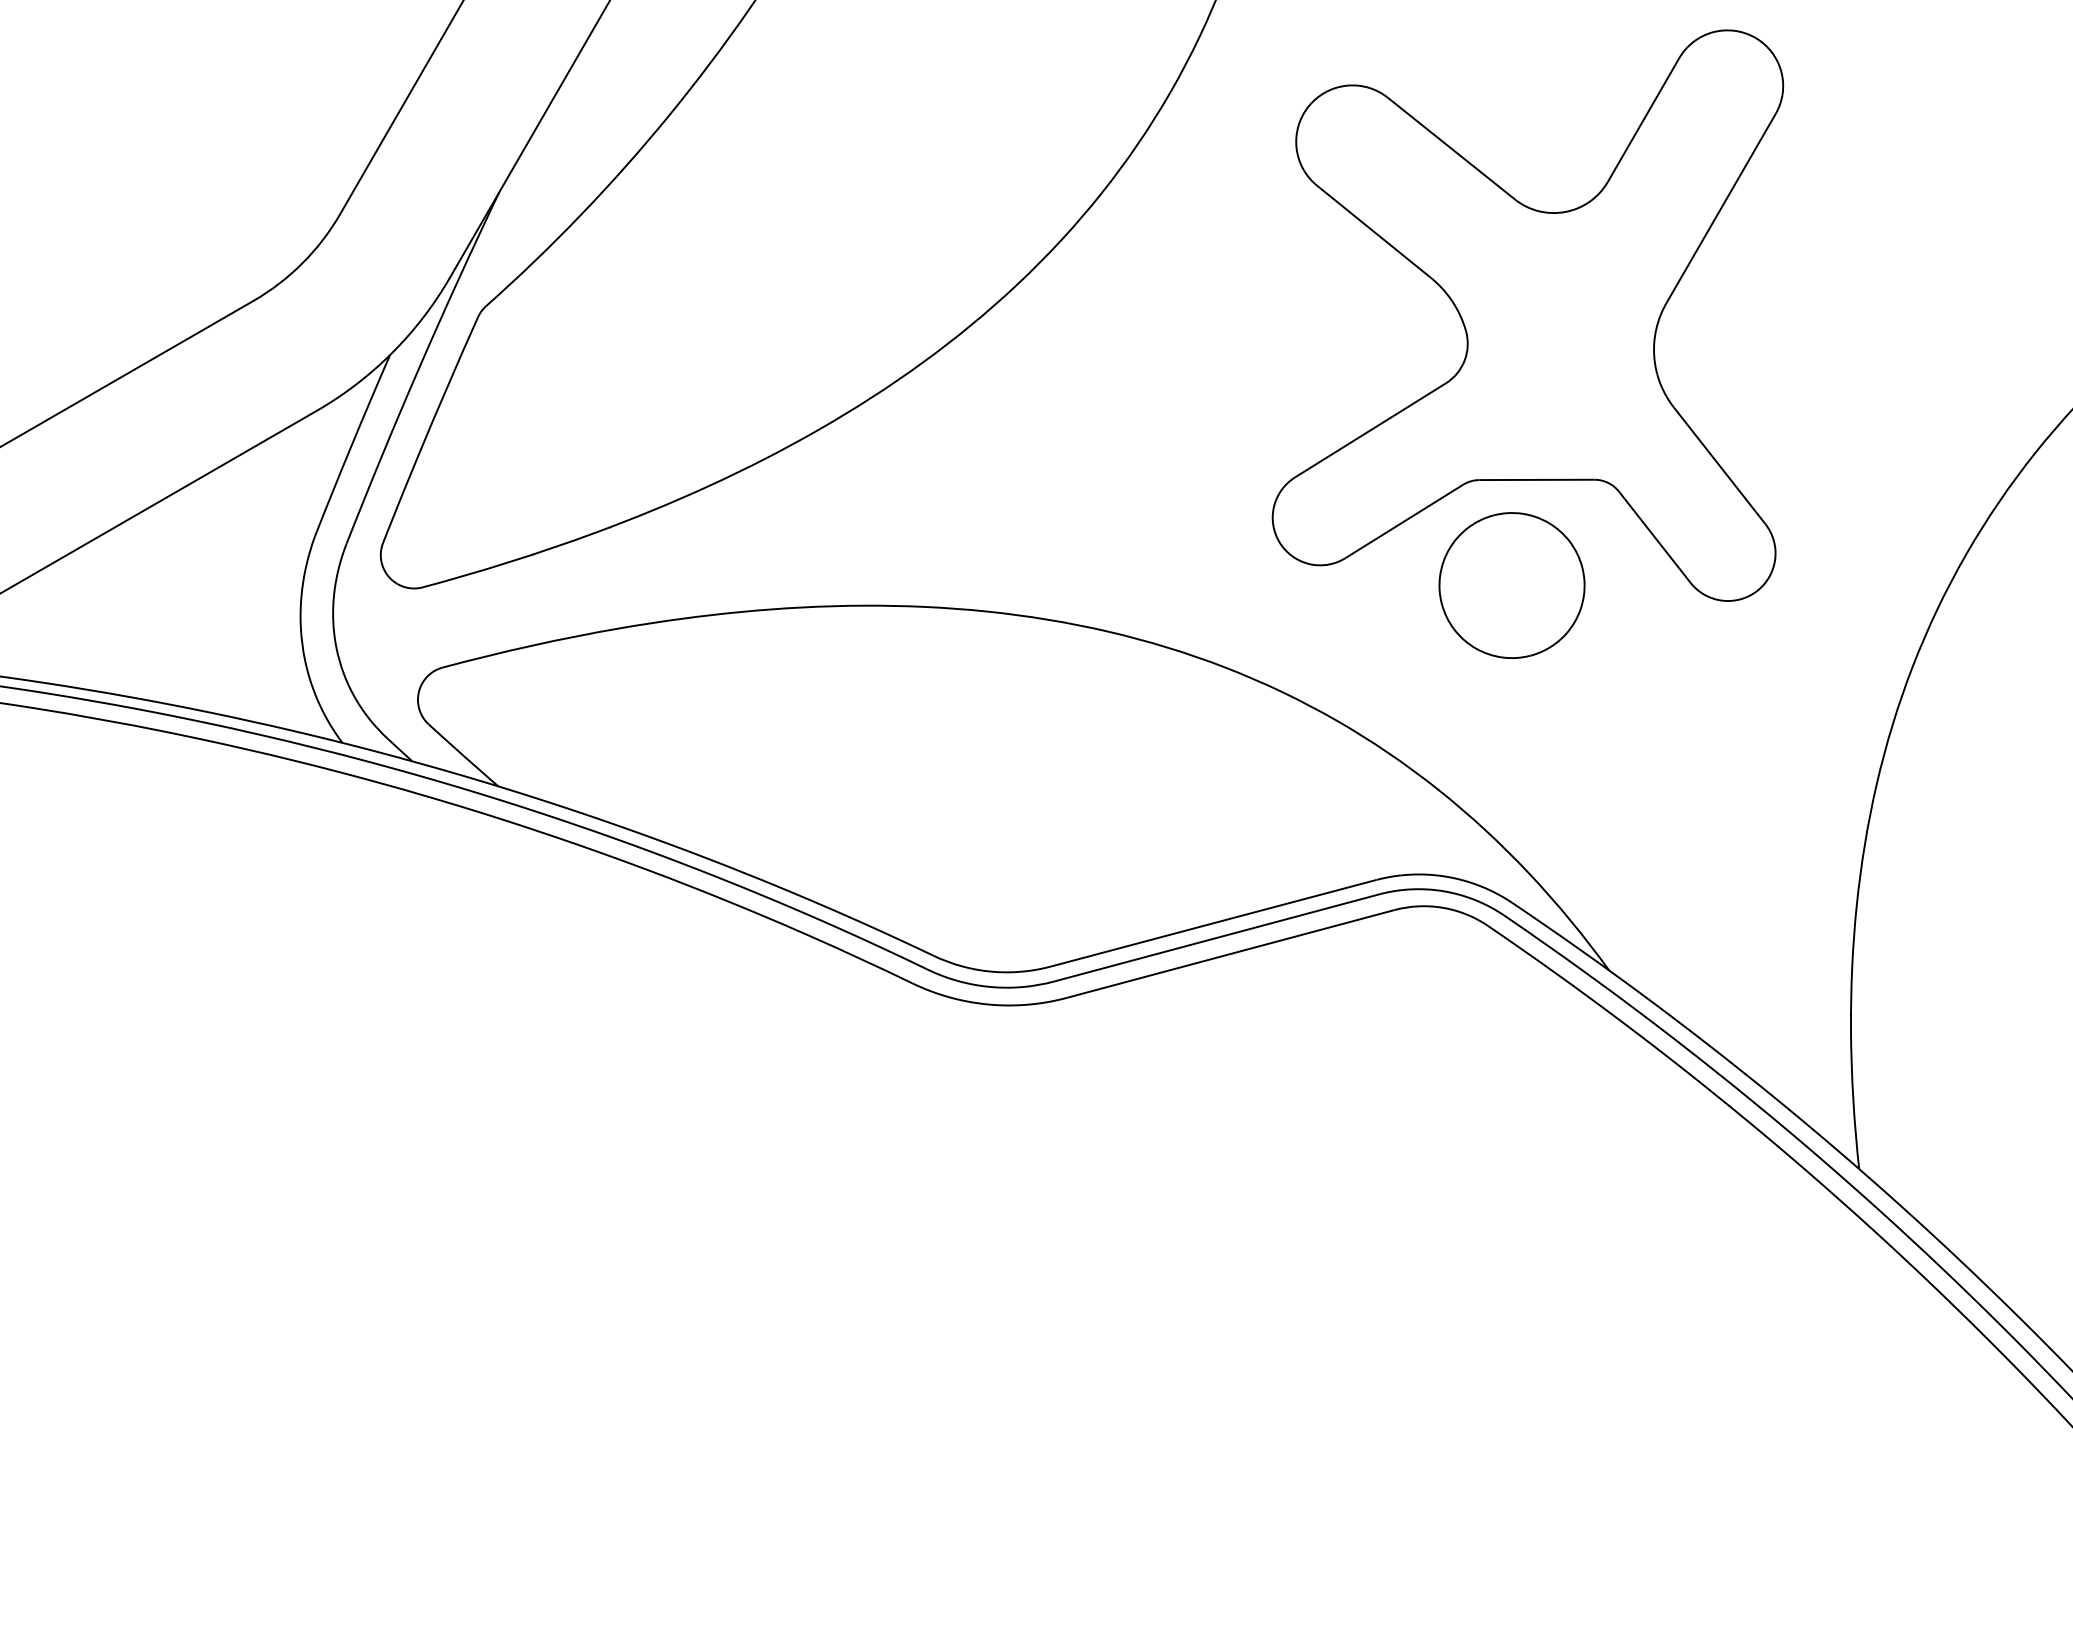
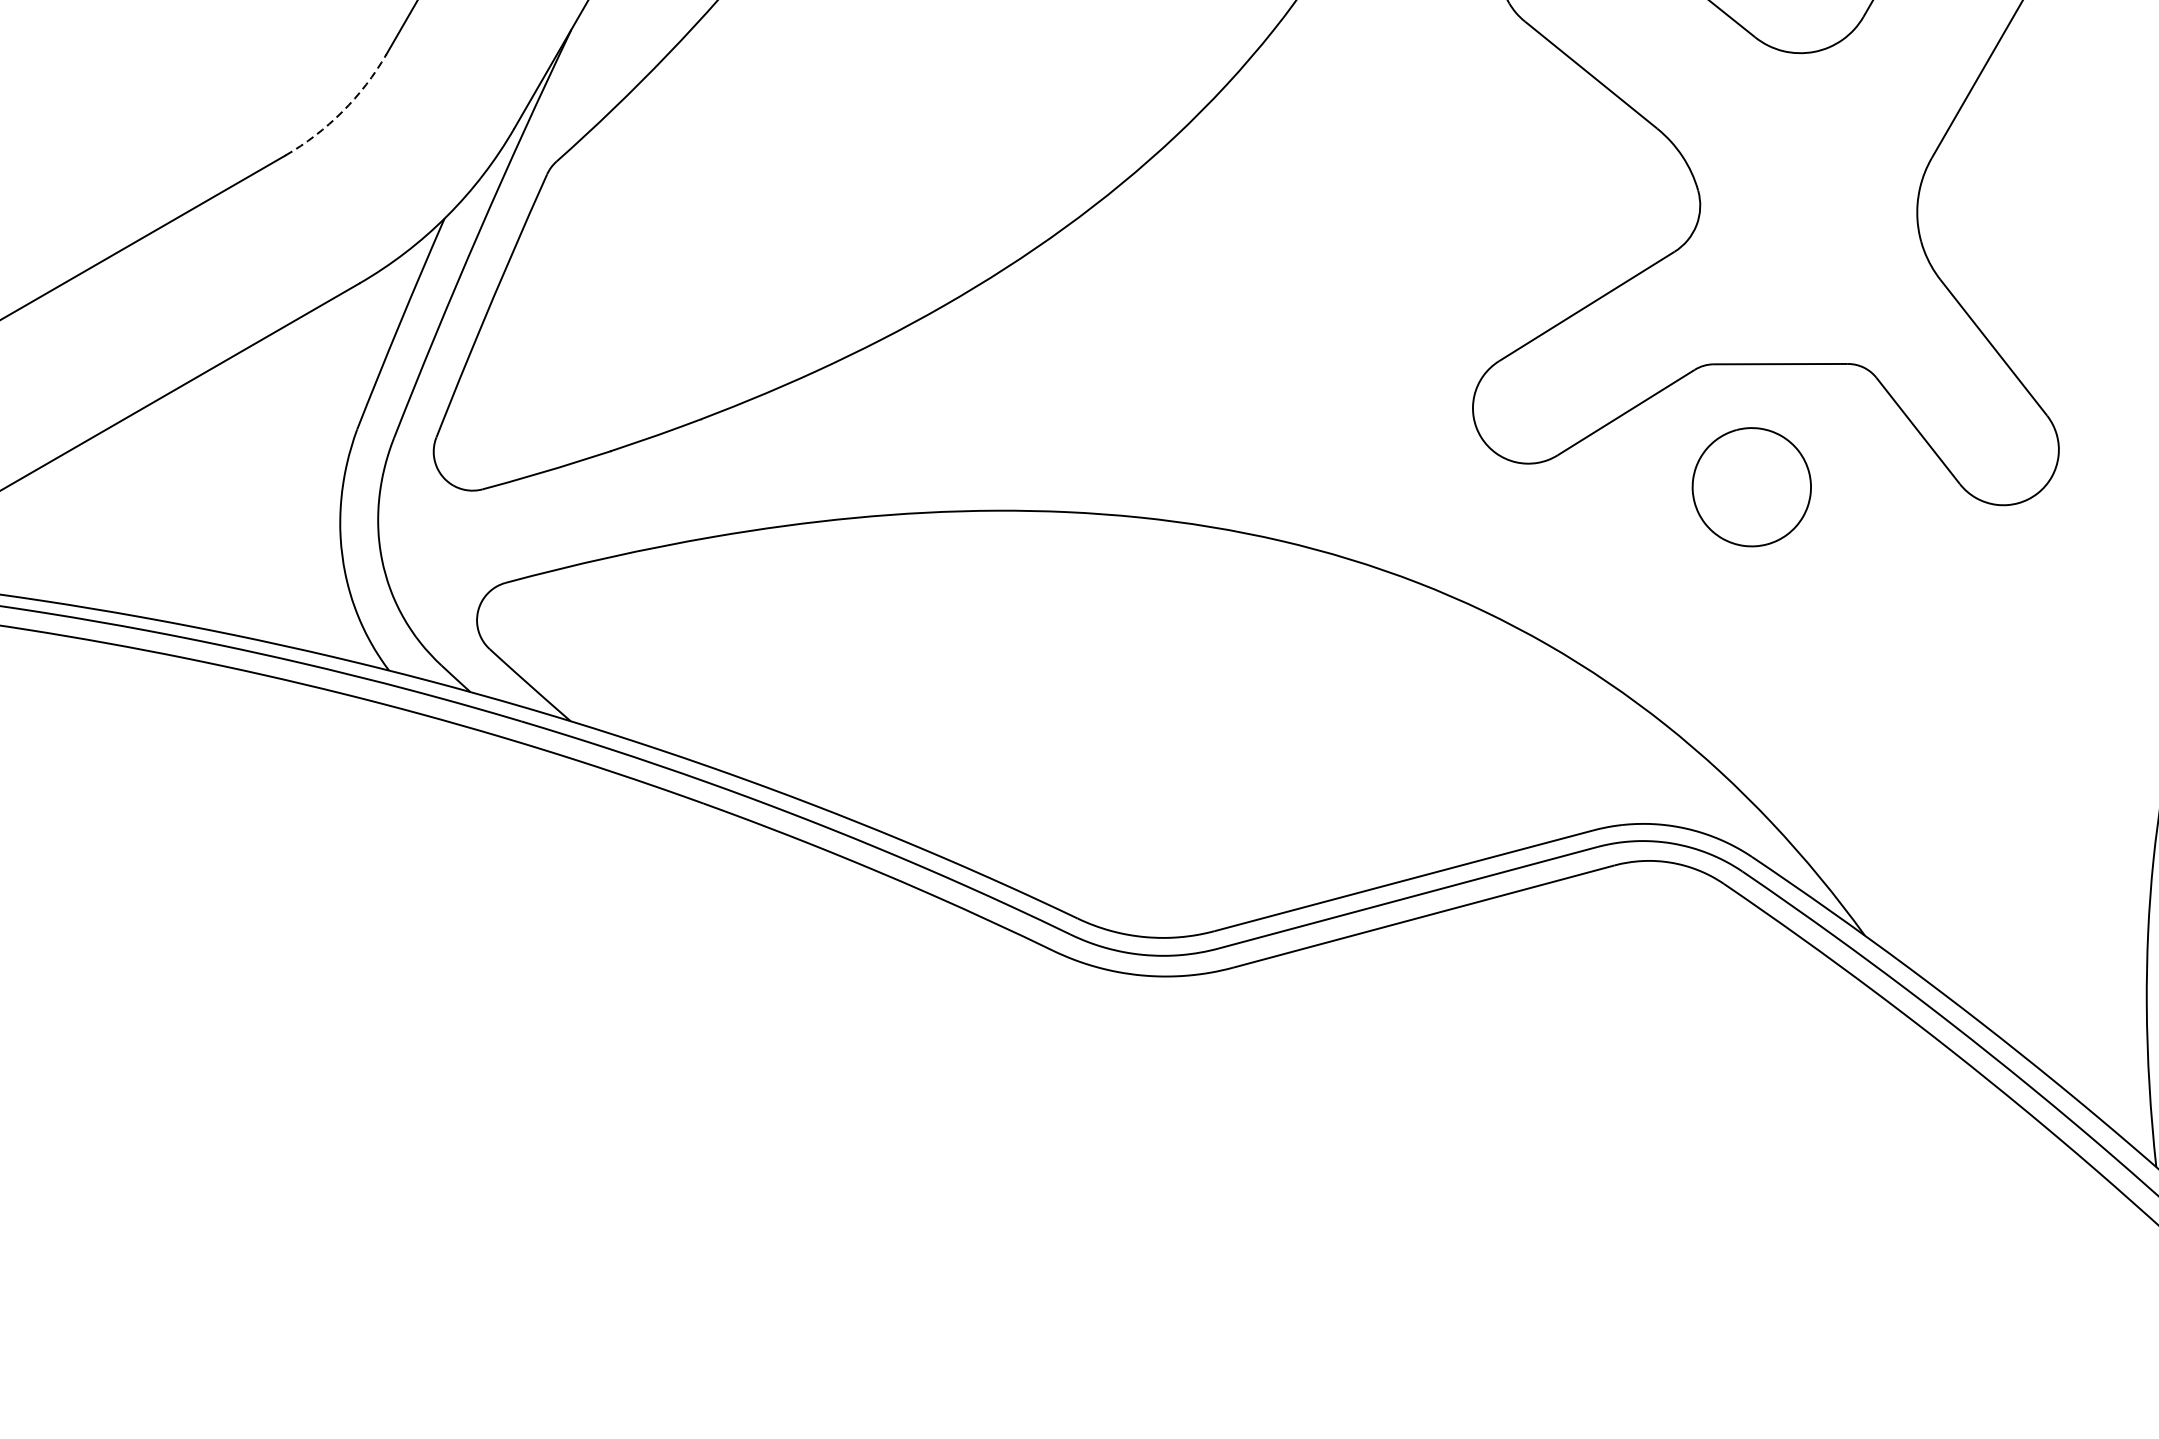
arc: (302, 263) -> (342, 111), solid -> dashed
part: (1511, 585) -> (1751, 487), size x0.7

